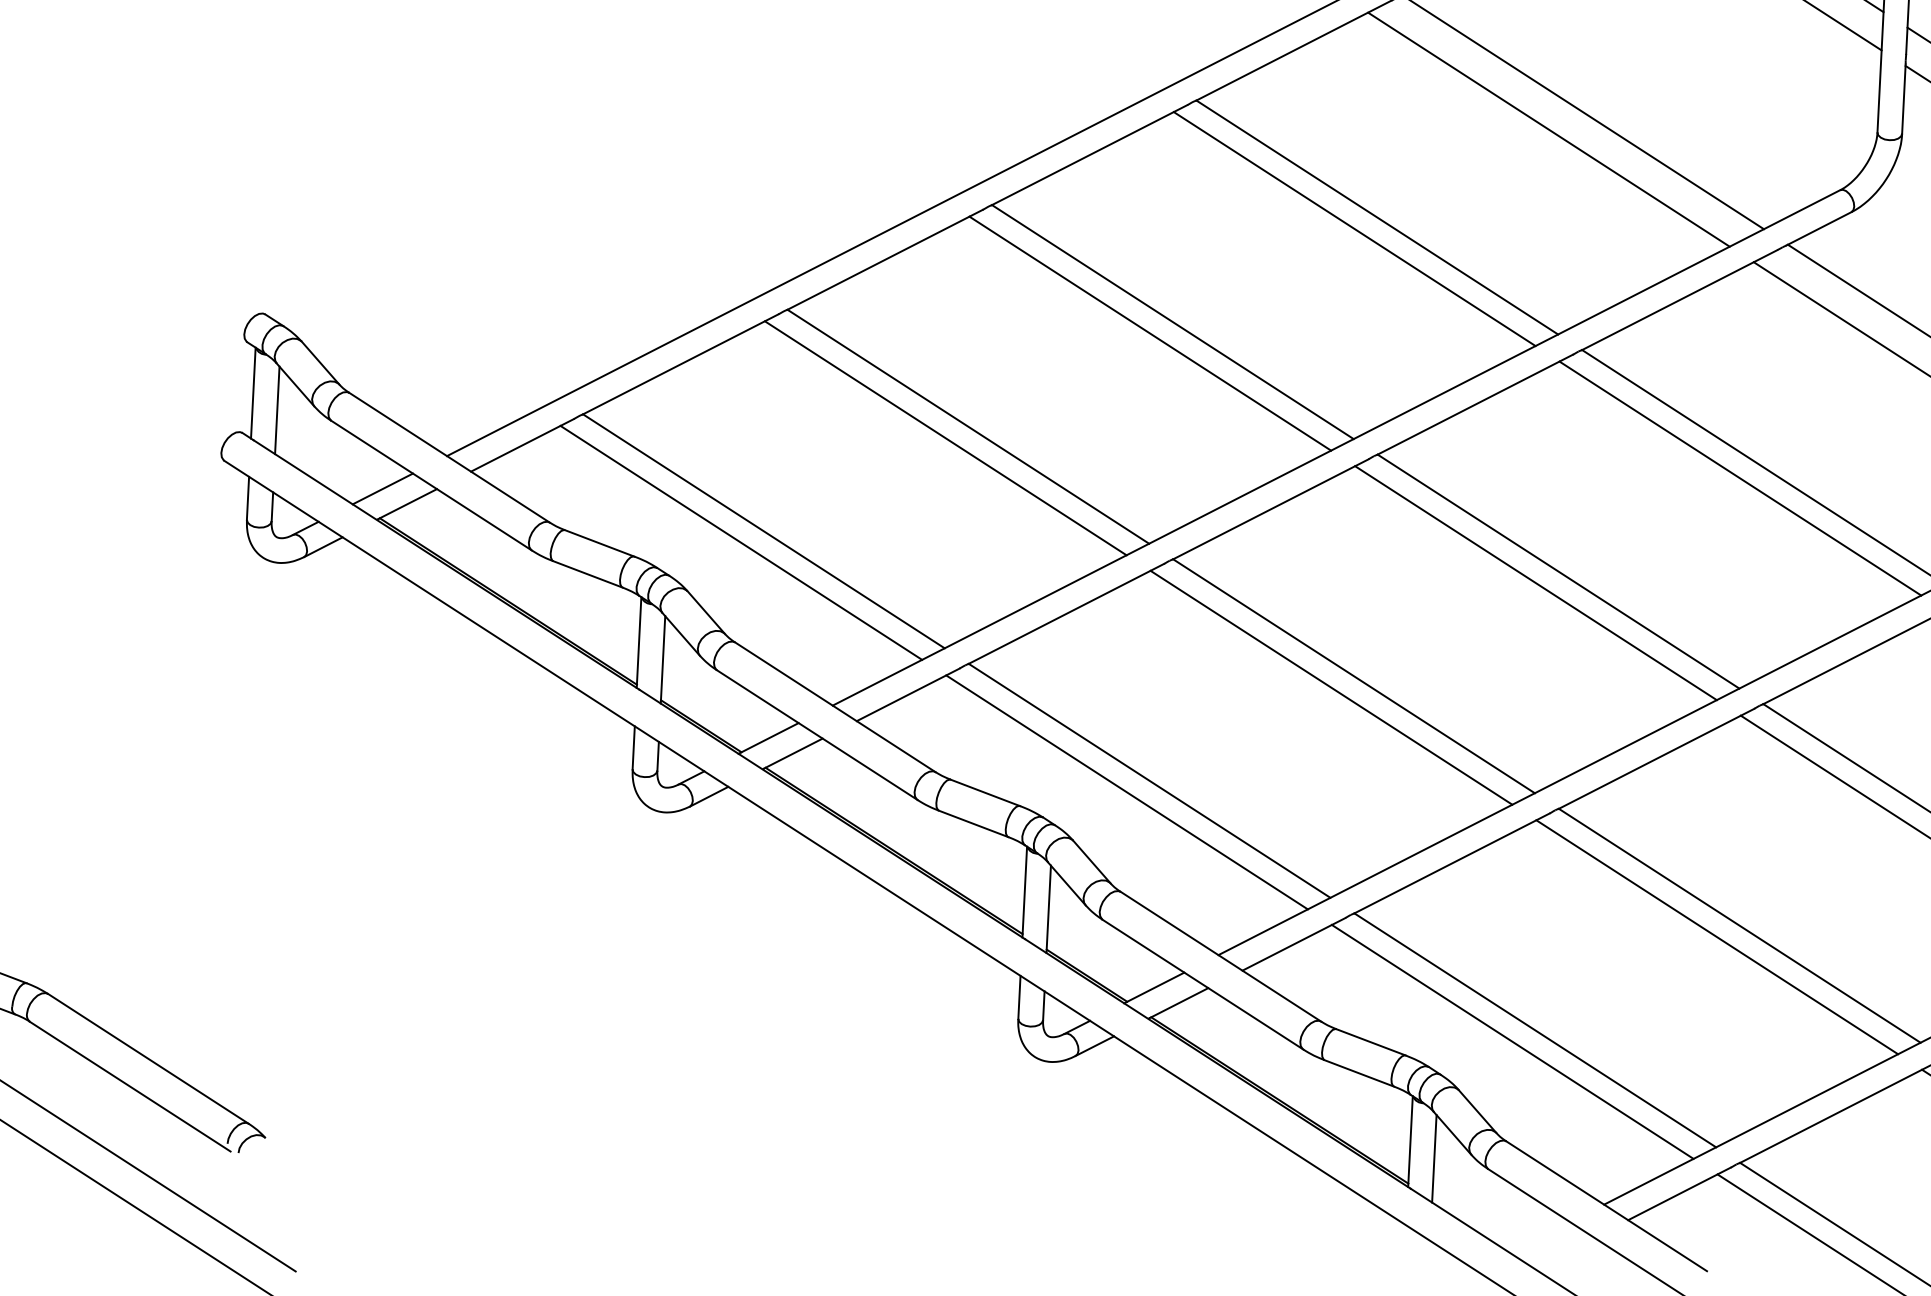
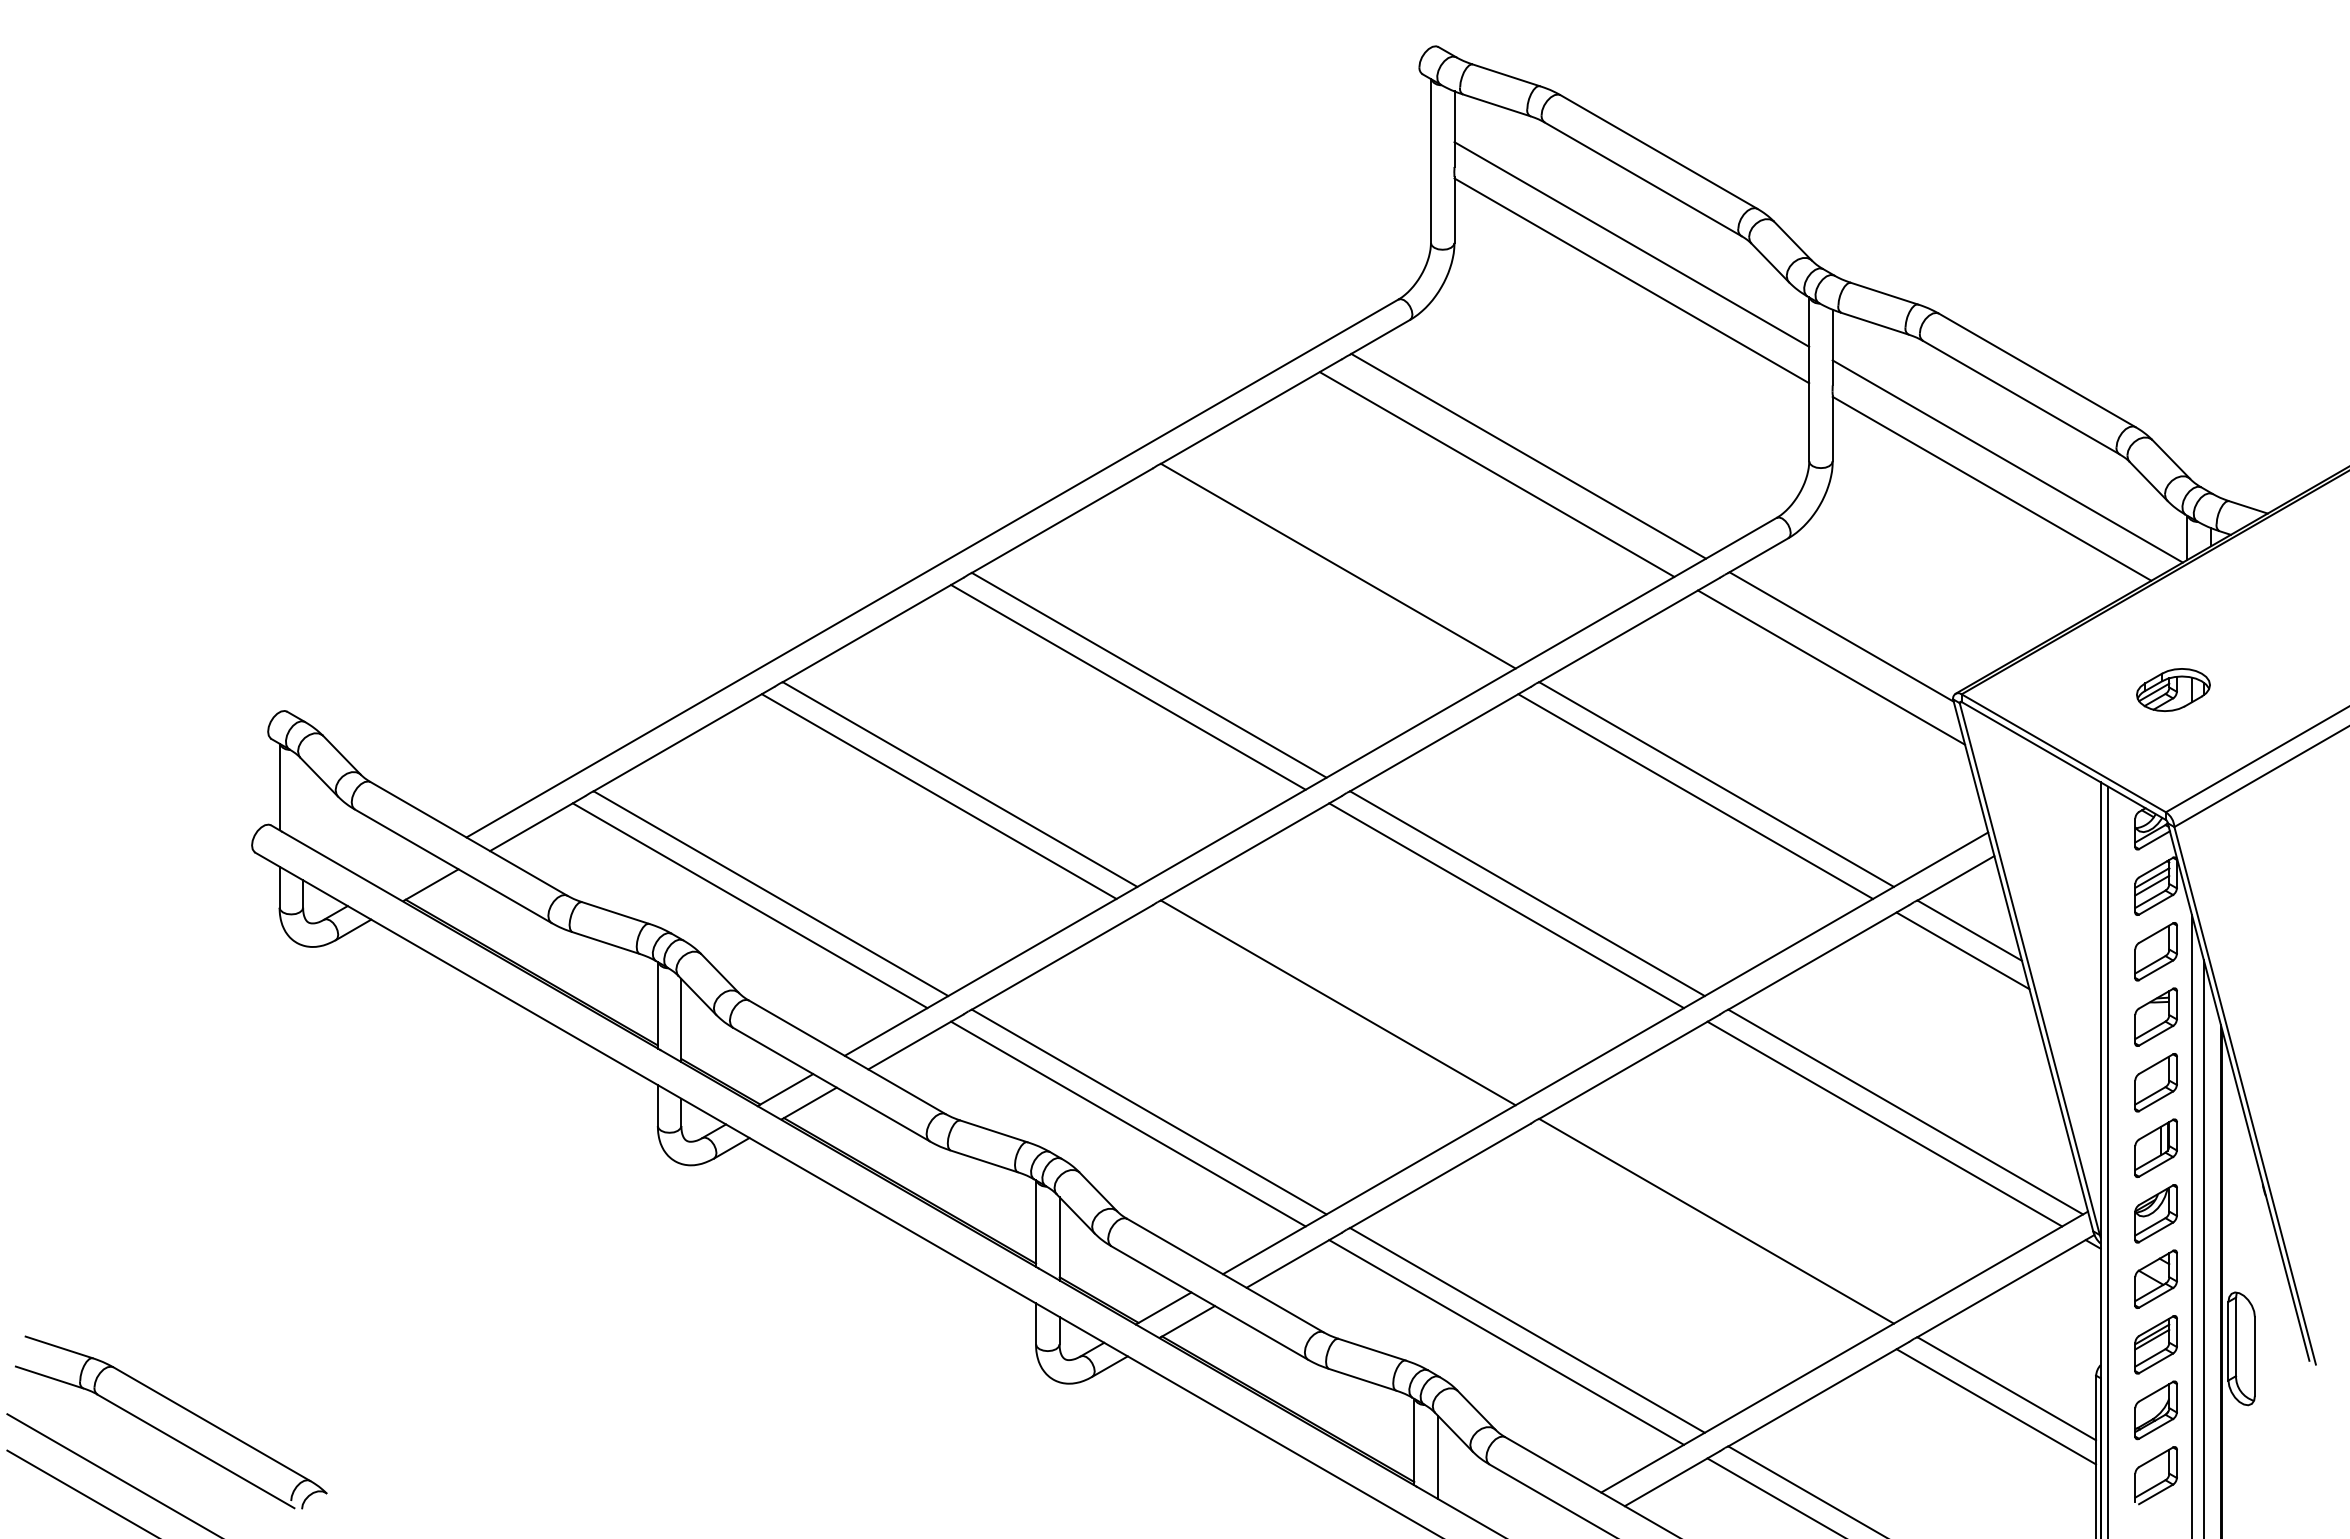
line: (1354, 228) -> (1317, 577), removed
line: (277, 409) -> (303, 801), removed
line: (382, 488) -> (406, 871), removed
line: (1331, 687) -> (1317, 1014), removed
line: (1717, 936) -> (1695, 1232), removed

